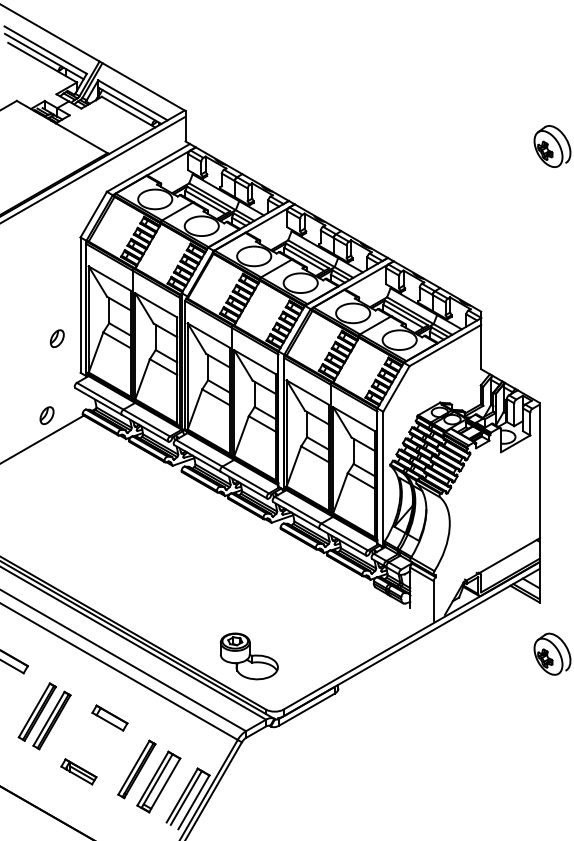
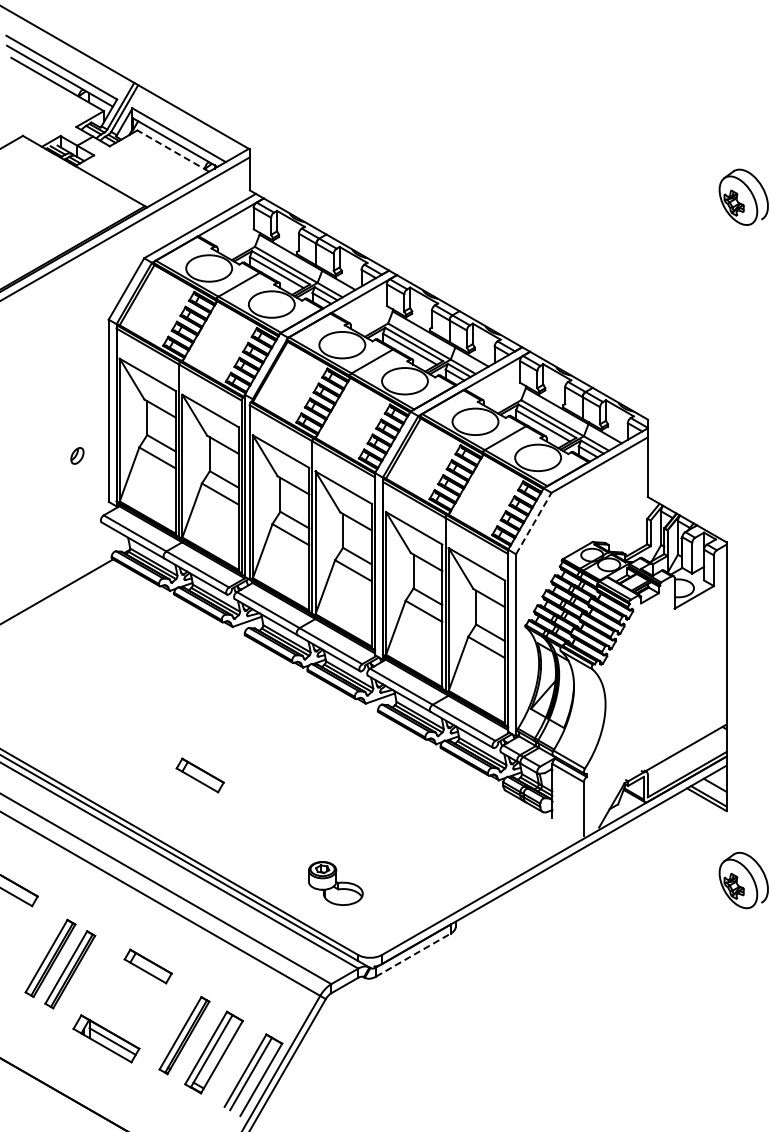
line: (127, 111) -> (172, 150), solid -> dashed
part: (57, 338) -> (77, 455), size x0.7
line: (396, 388) -> (534, 523), solid -> dashed
part: (46, 415) -> (63, 559), removed
part: (148, 576) -> (199, 775), added
part: (249, 656) -> (335, 883), size x0.7
line: (307, 709) -> (413, 954), solid -> dashed
part: (78, 771) -> (106, 1038), size x1.4

